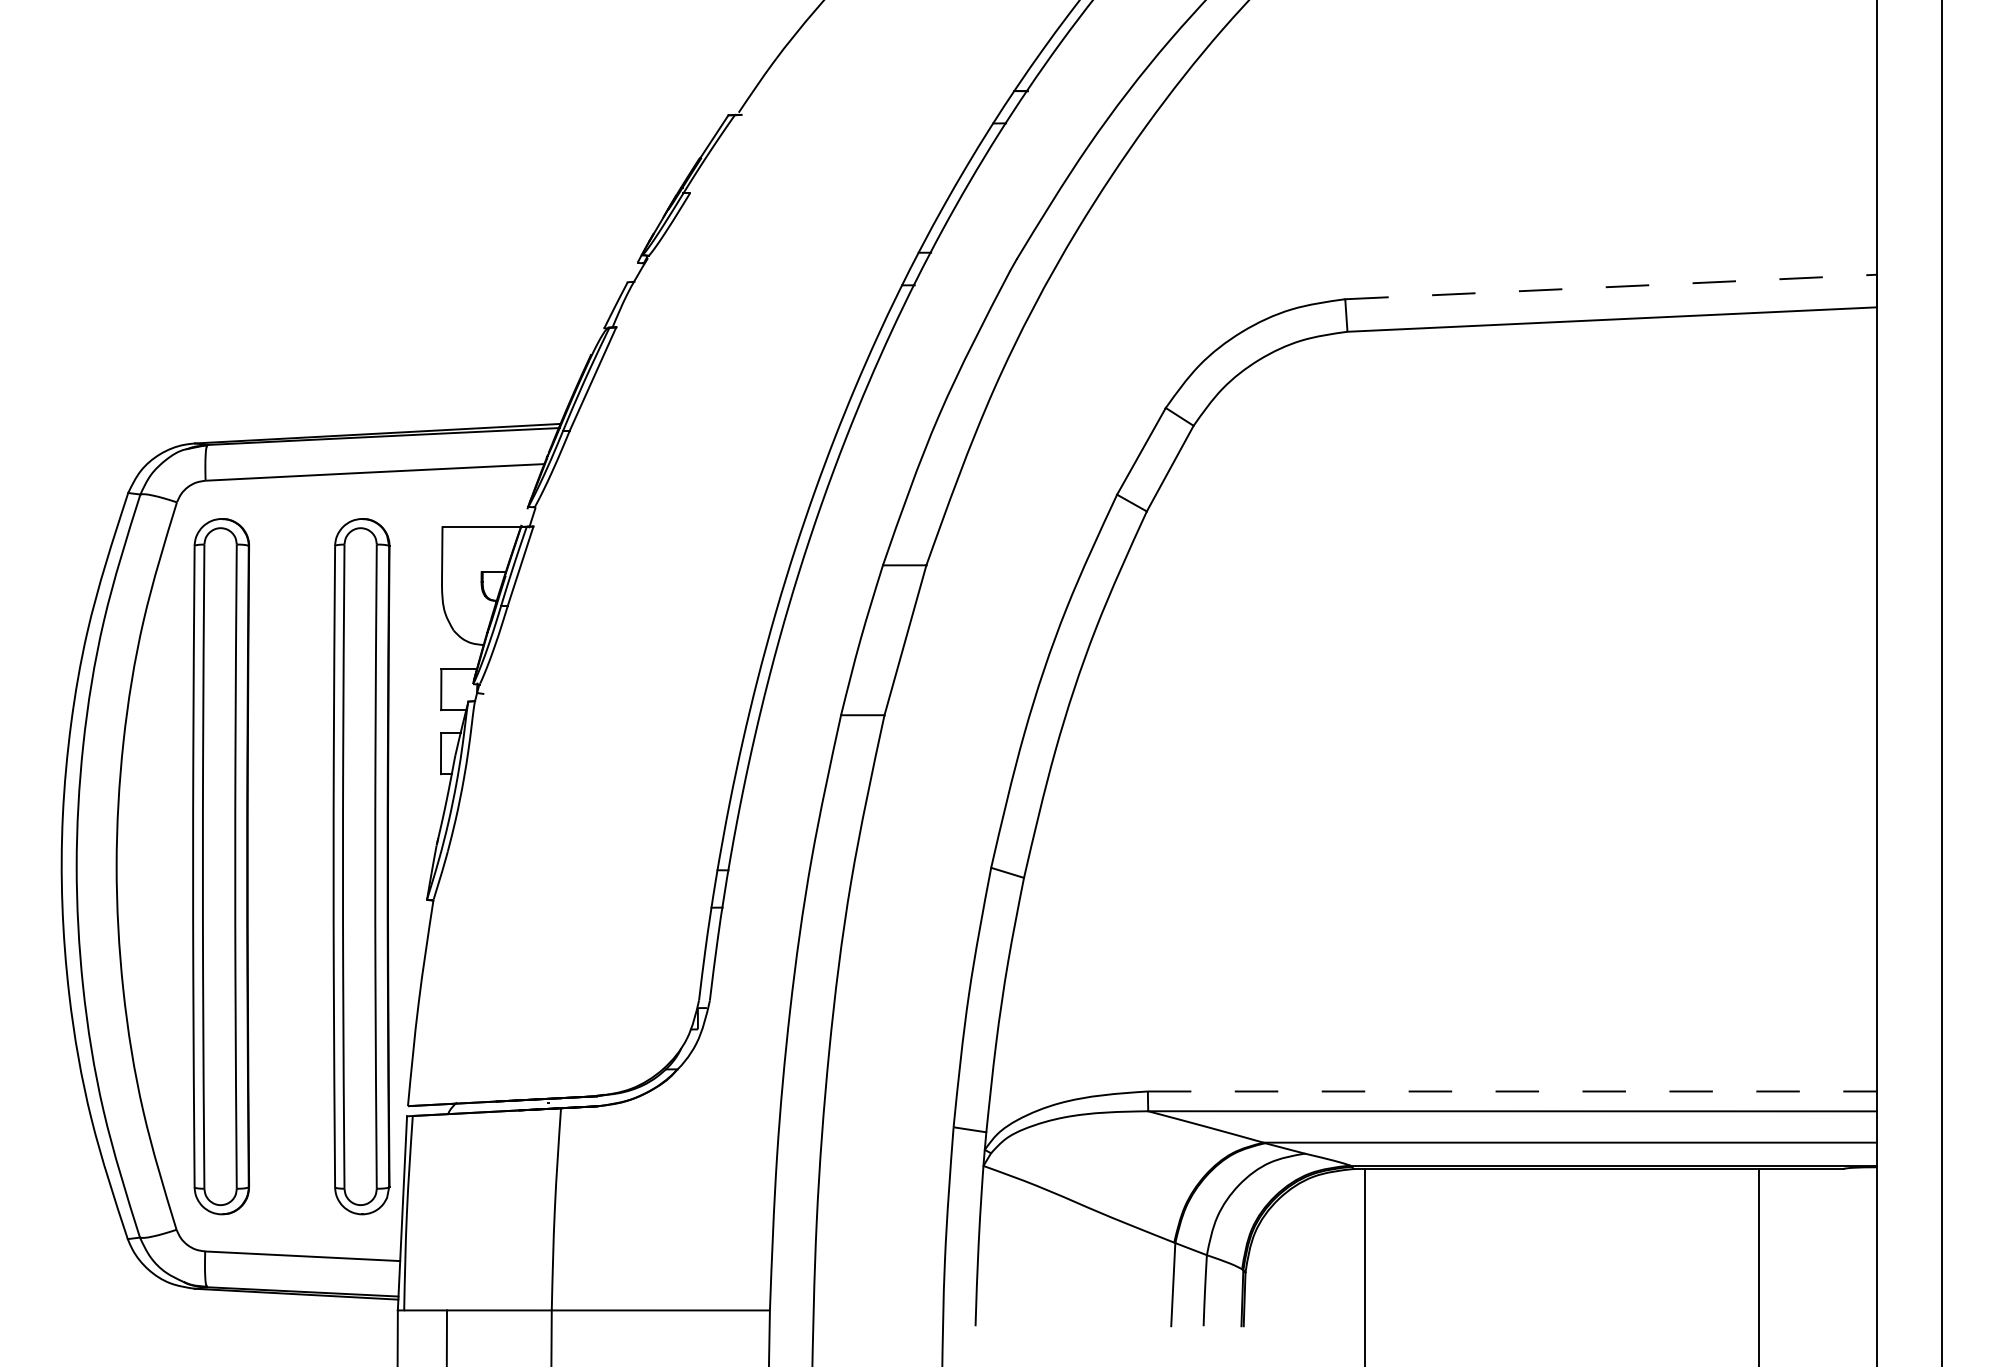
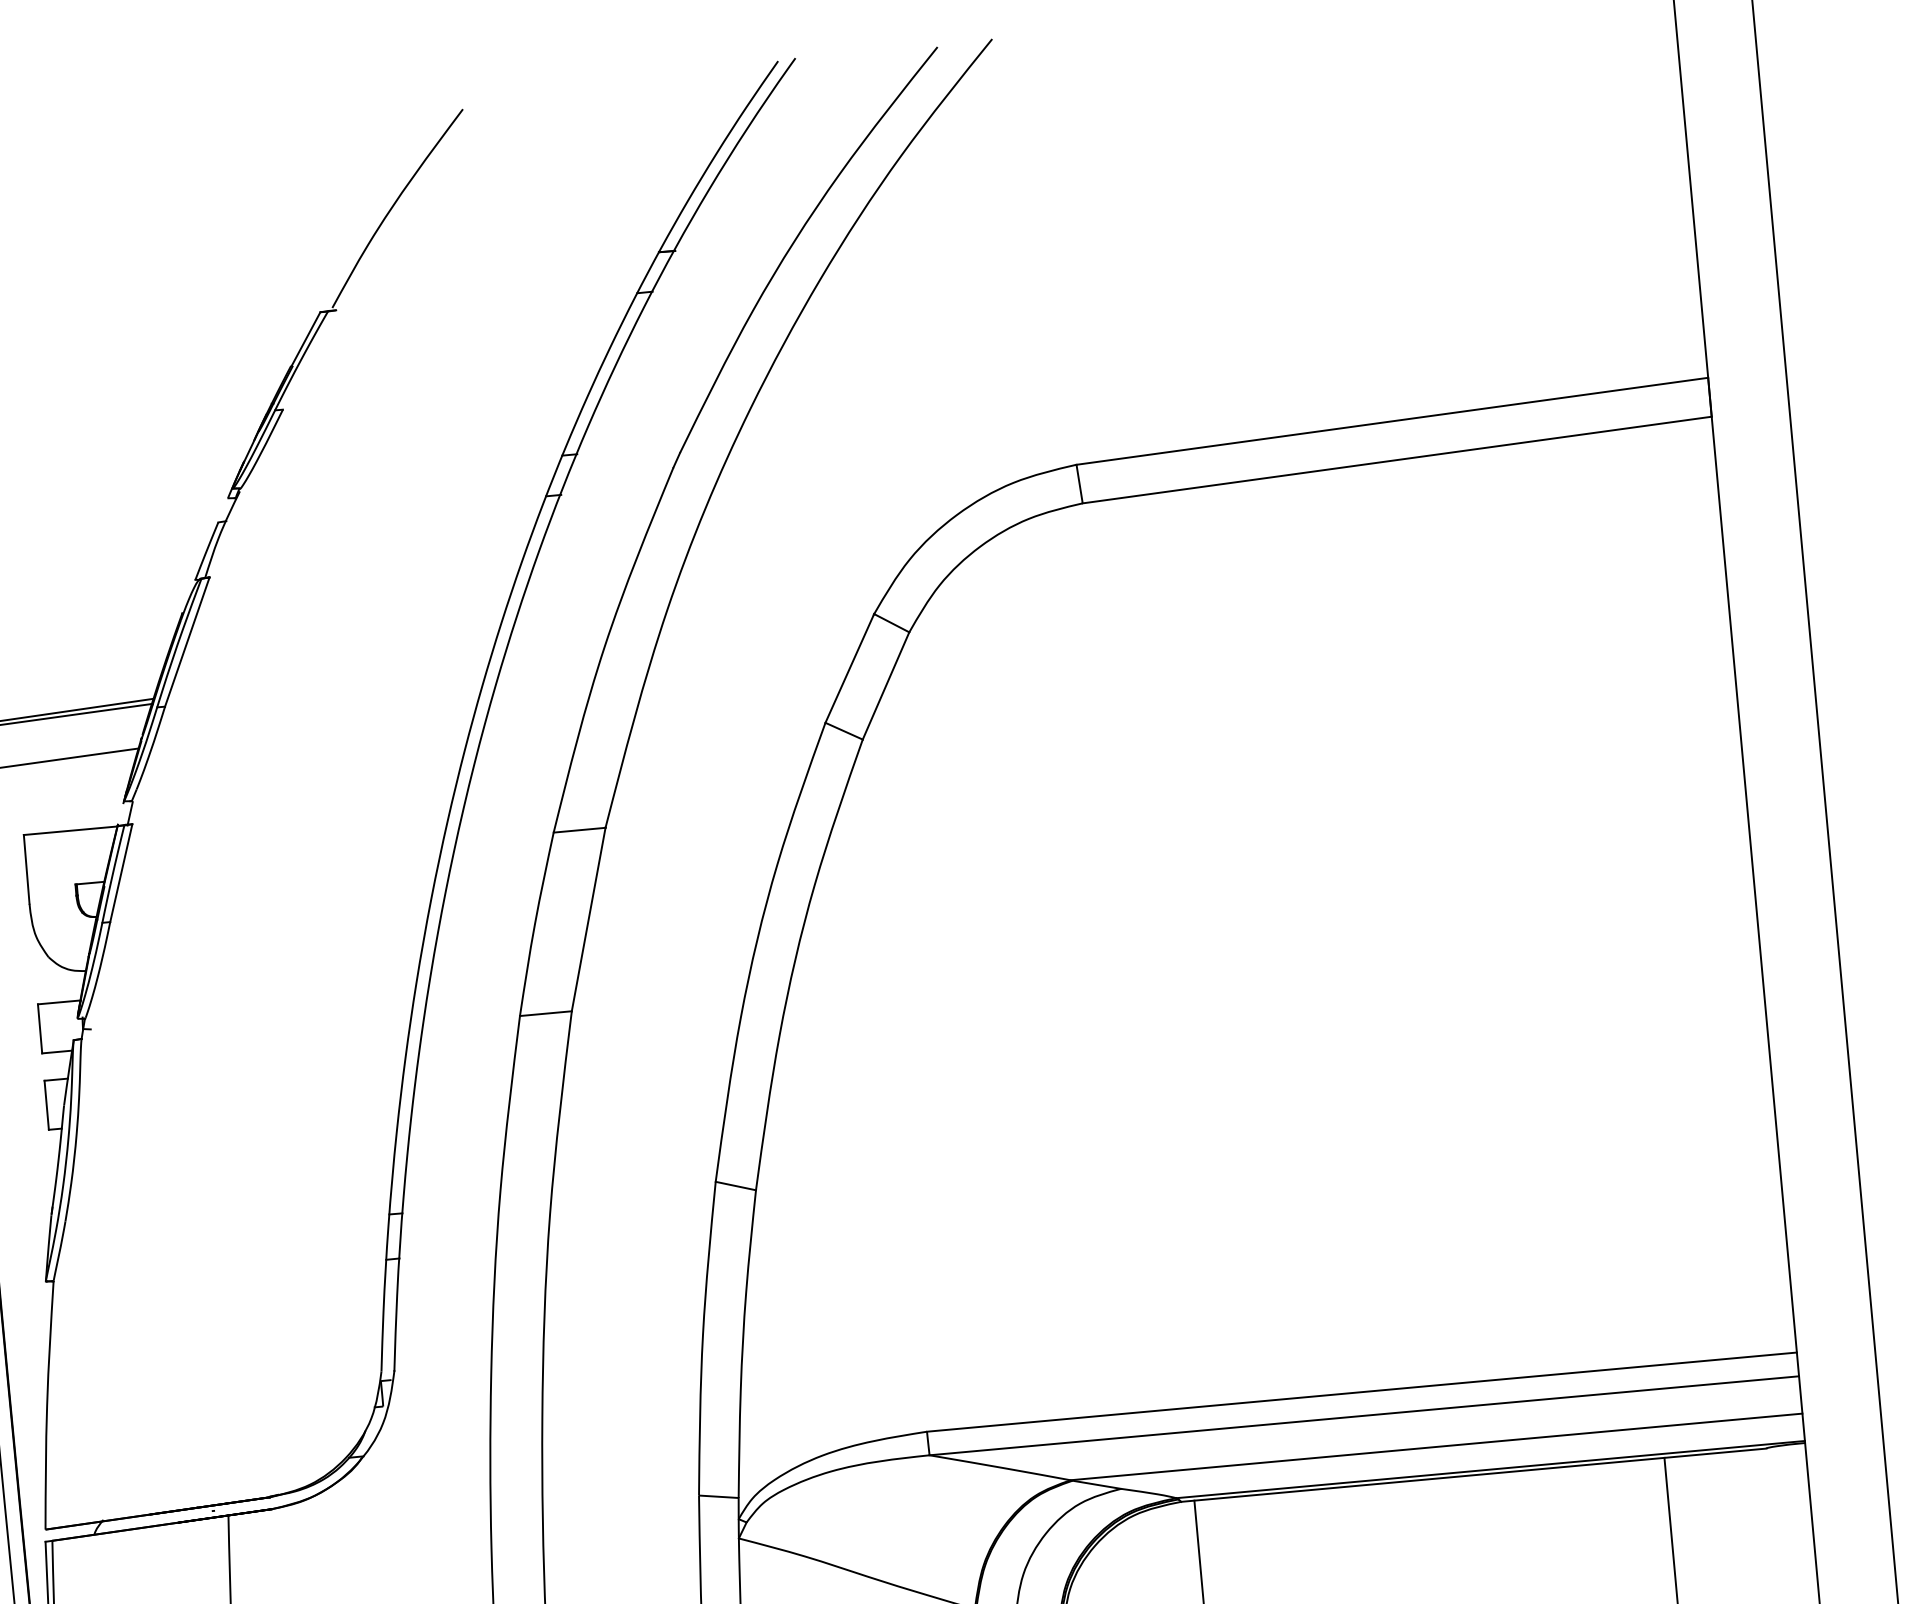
line: (1611, 286) -> (1392, 420), dashed -> solid
line: (1512, 1091) -> (1362, 1392), dashed -> solid

